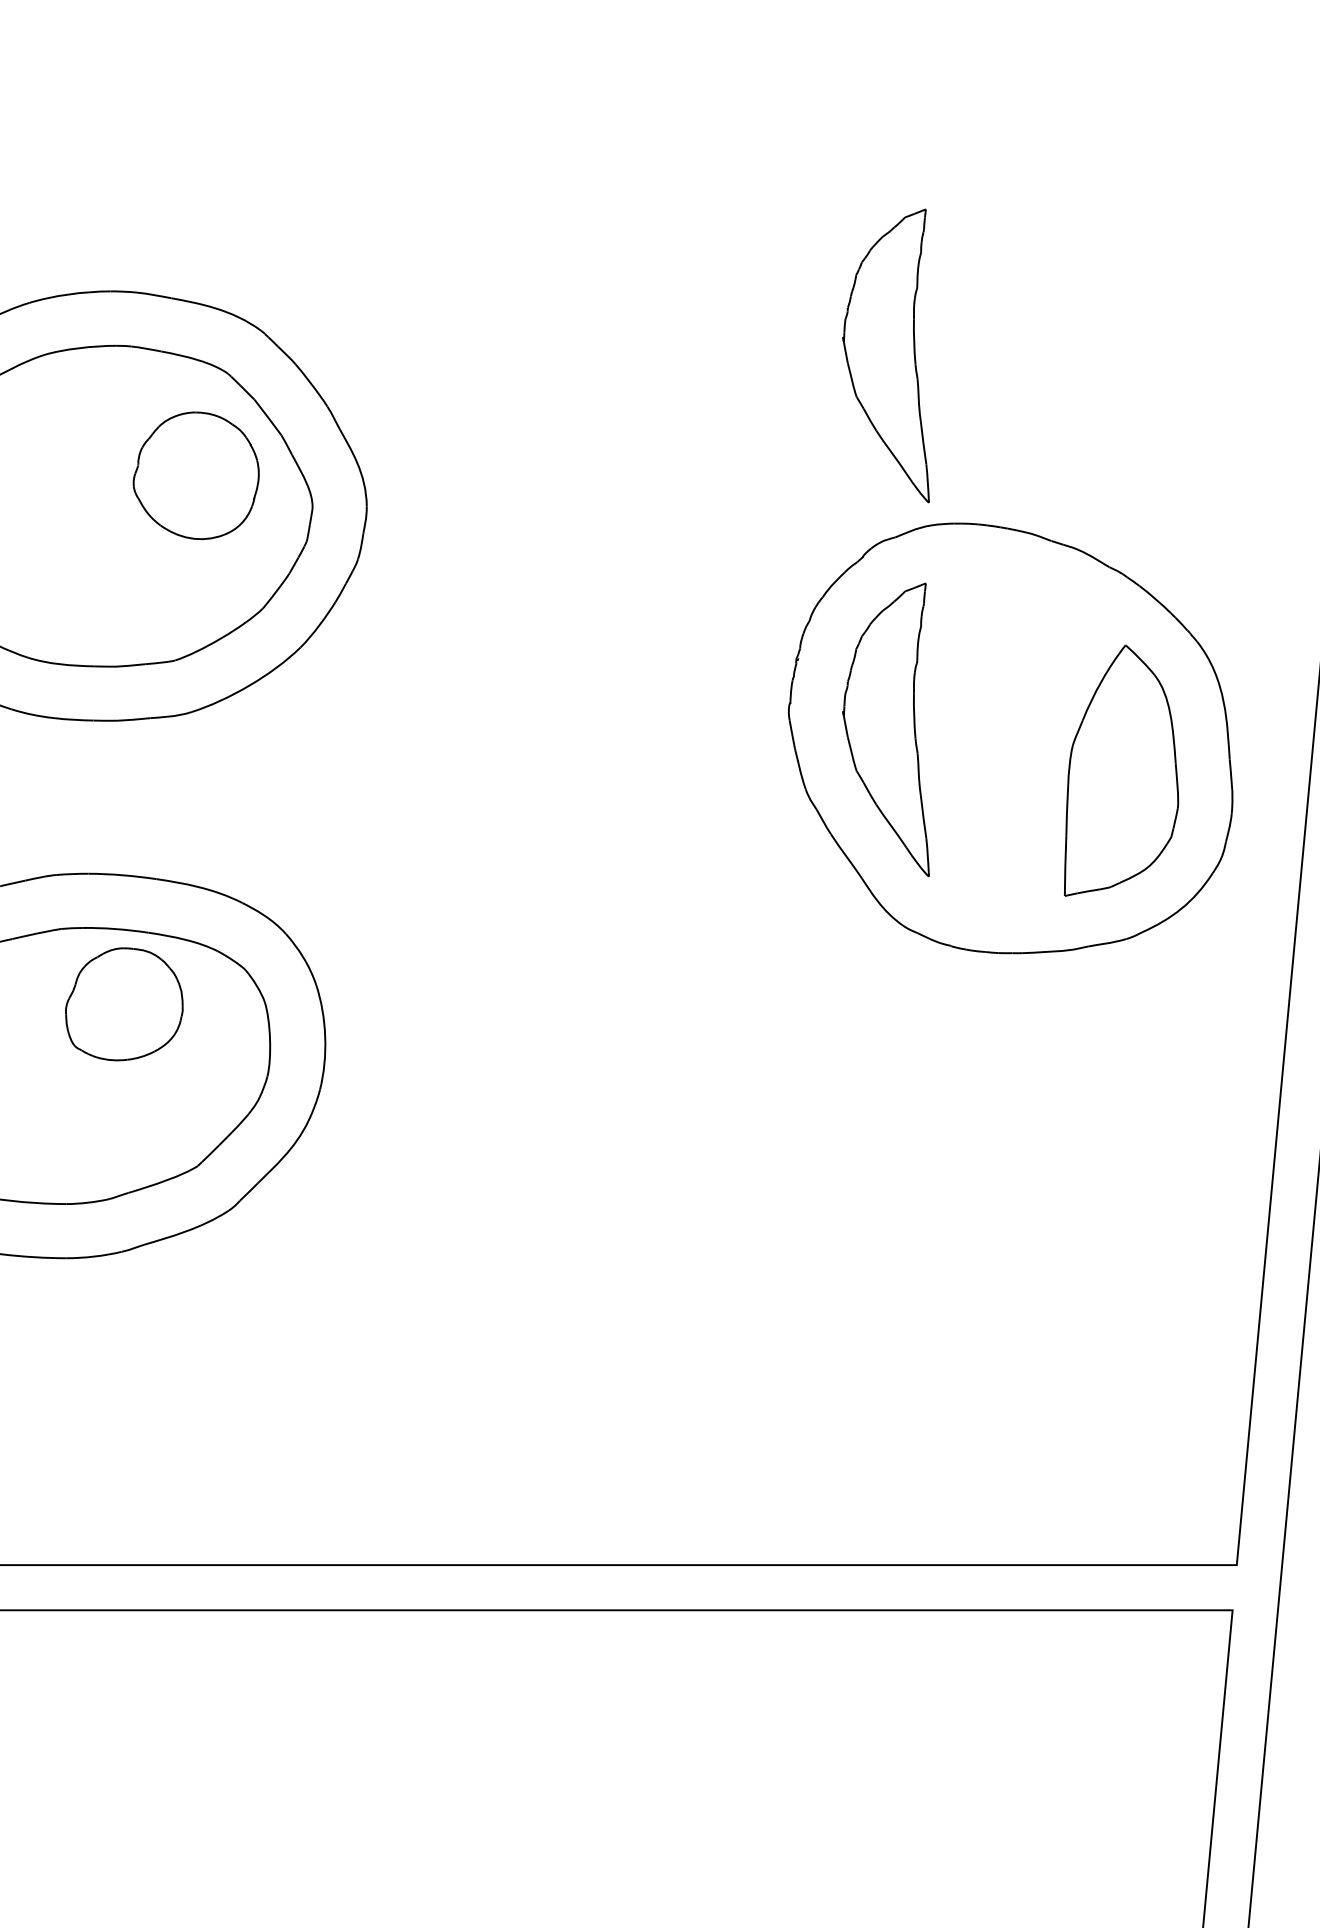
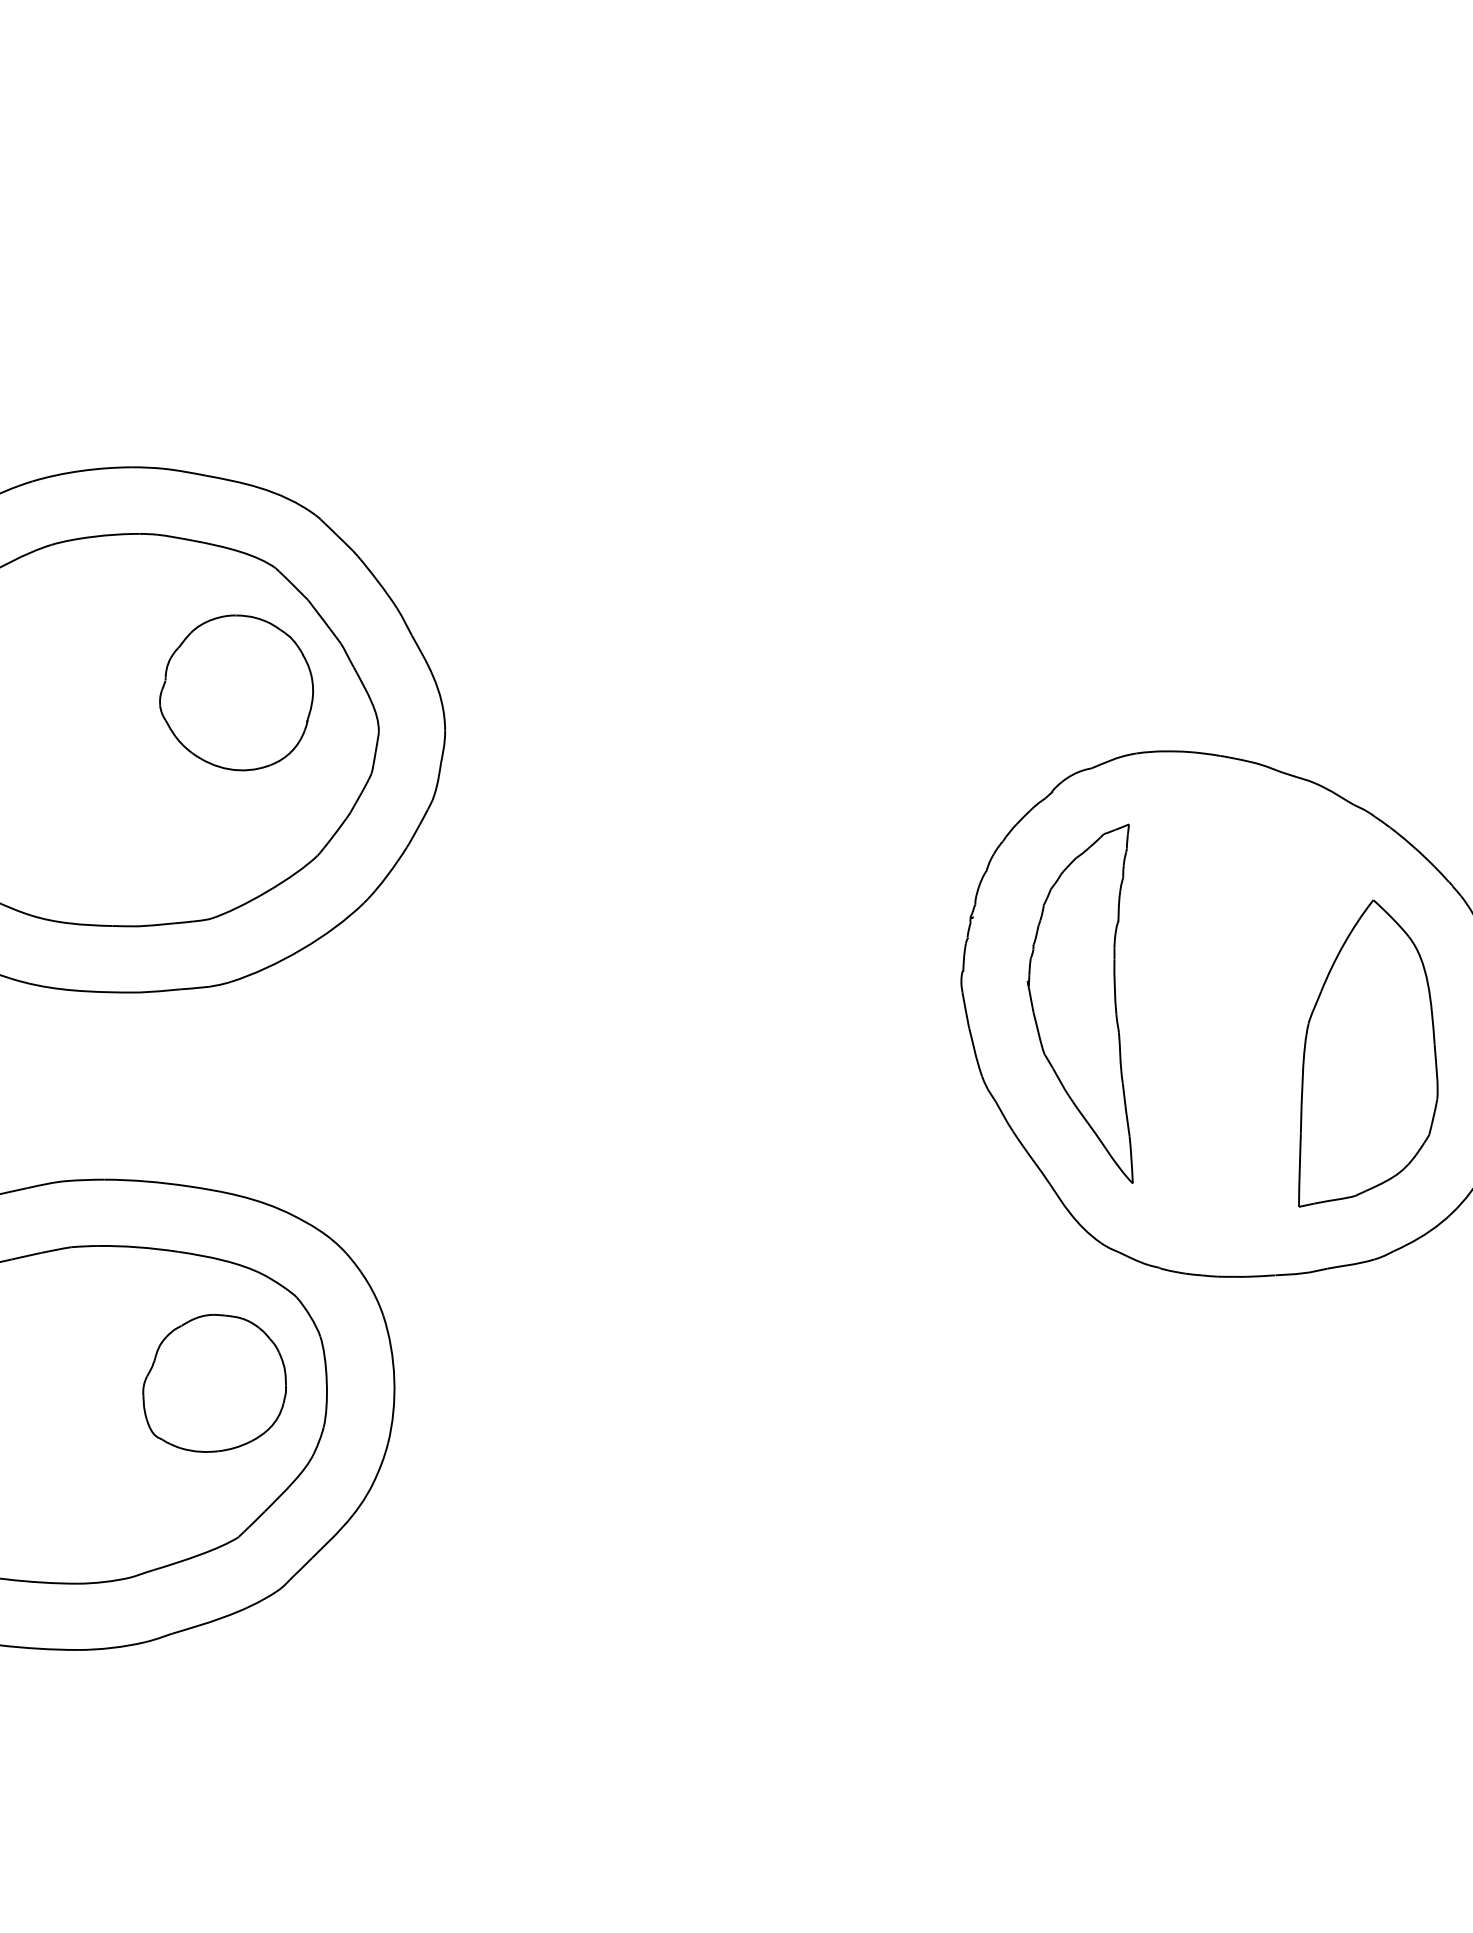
part: (885, 355) -> (1079, 545), removed
part: (124, 1004) -> (214, 1383), moved

